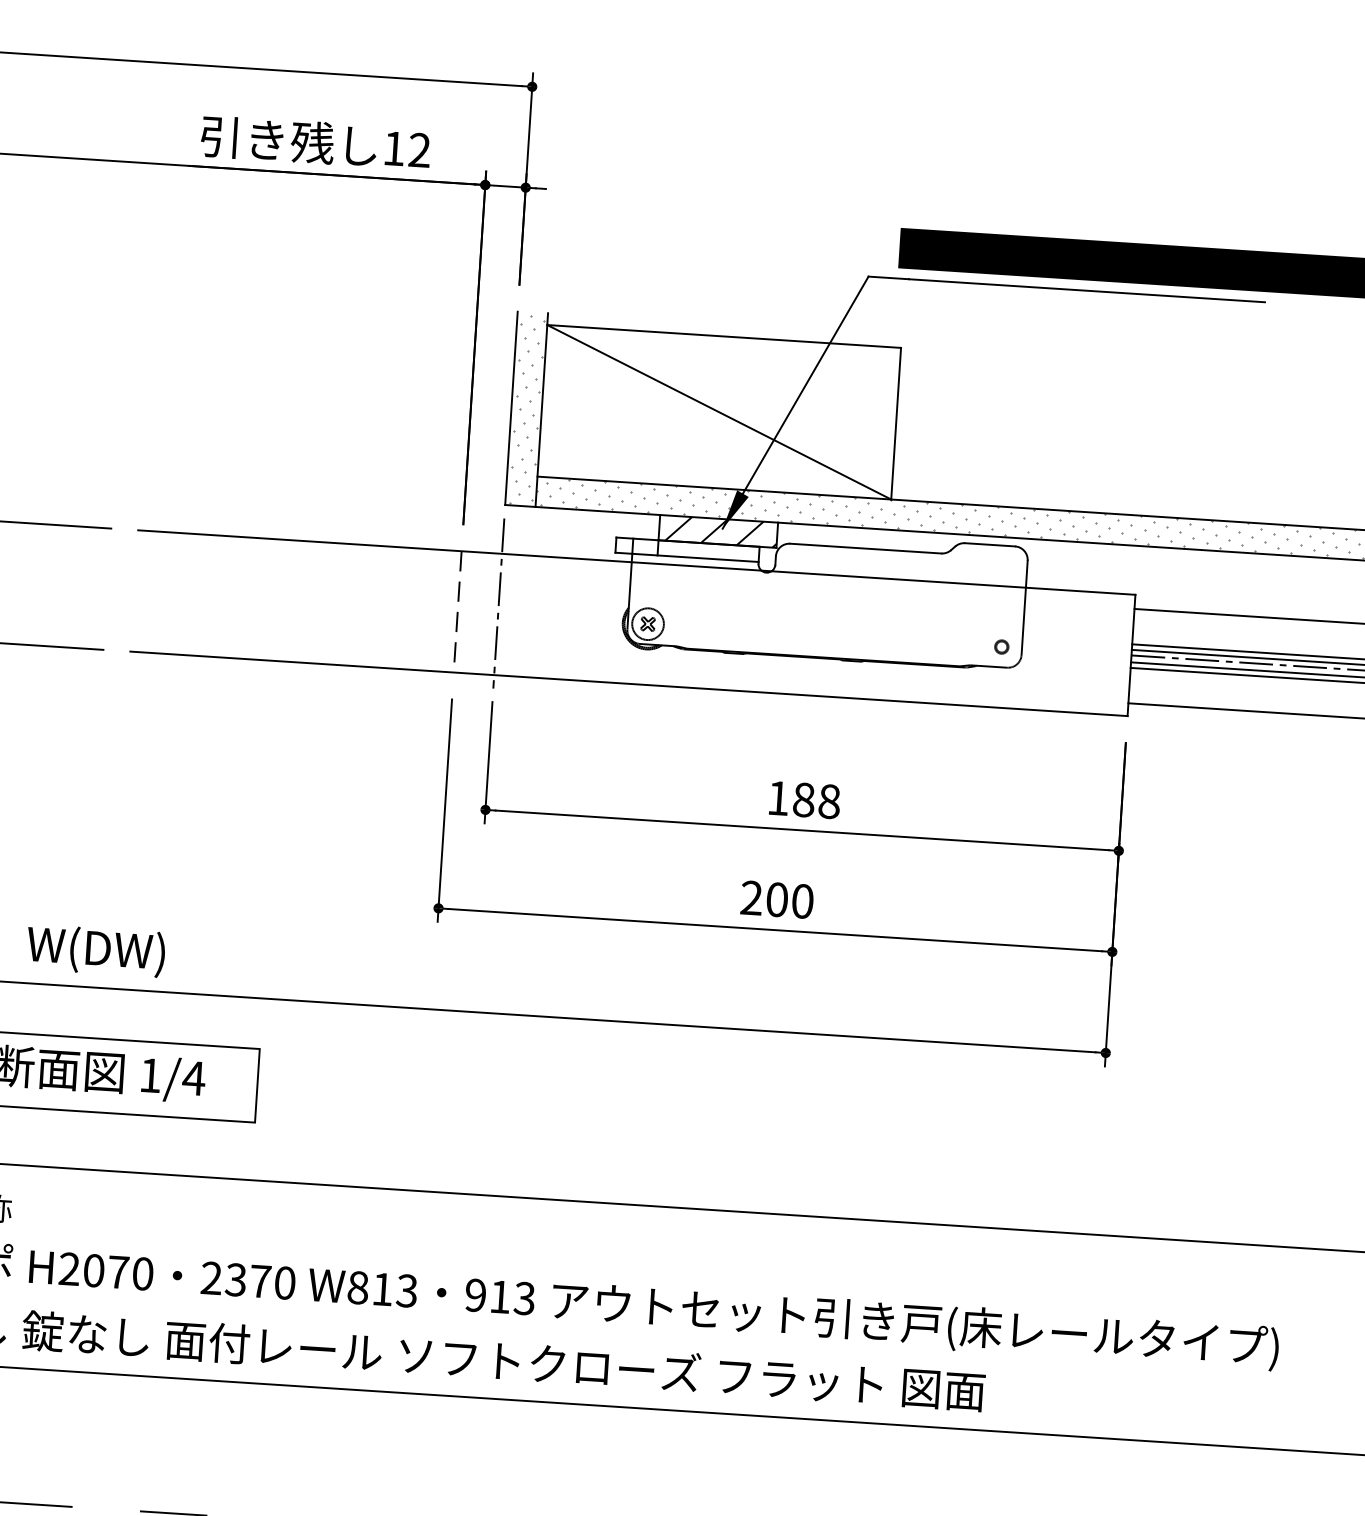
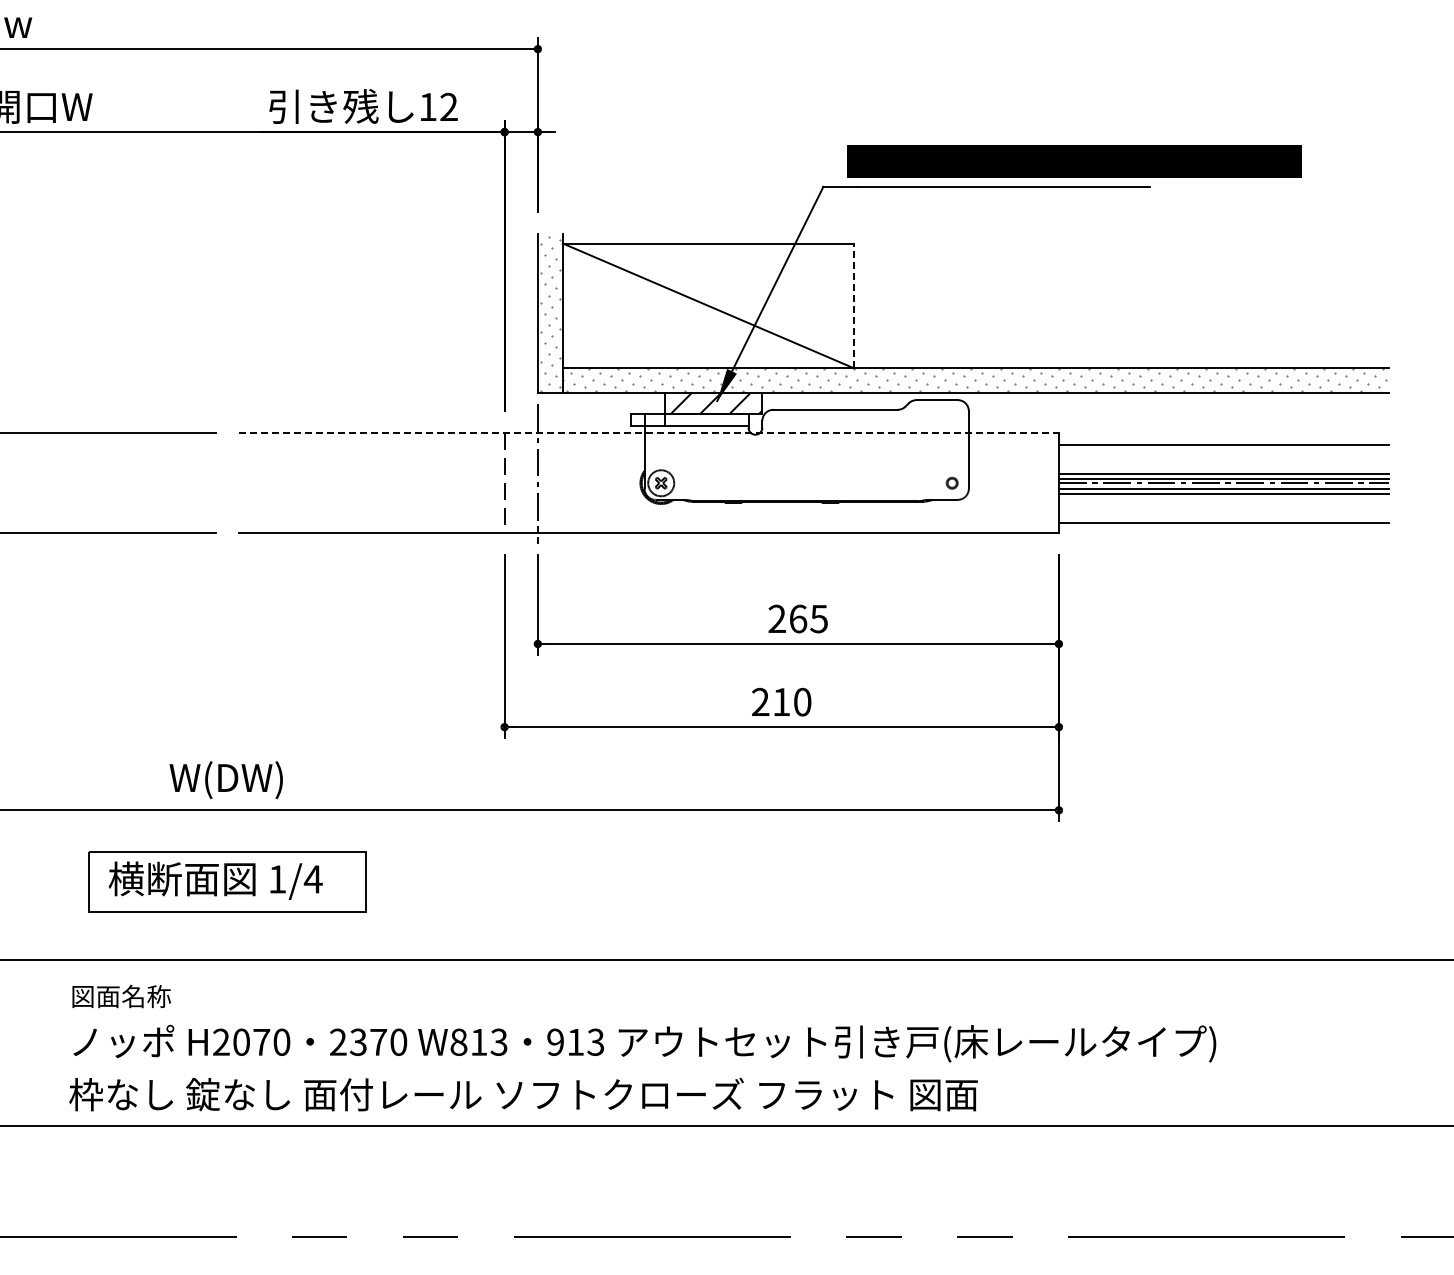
line: (895, 423) -> (853, 305), solid -> dashed
line: (637, 562) -> (649, 433), solid -> dashed
text: (804, 799) -> (798, 618), 188 -> 265
text: (777, 898) -> (781, 701), 200 -> 210

